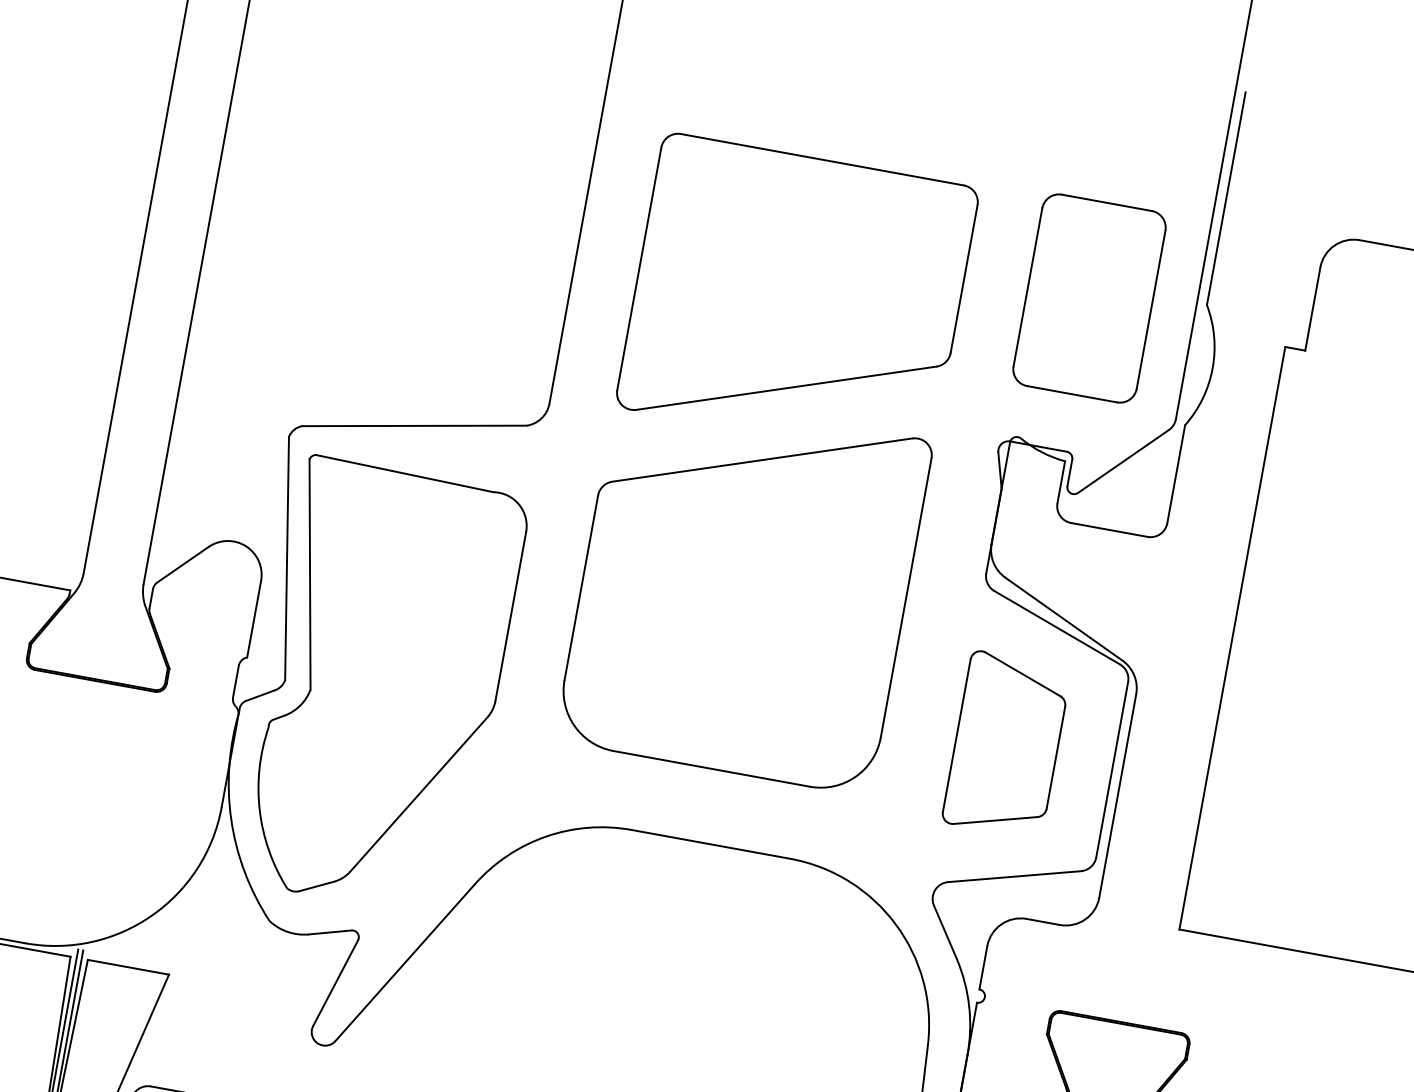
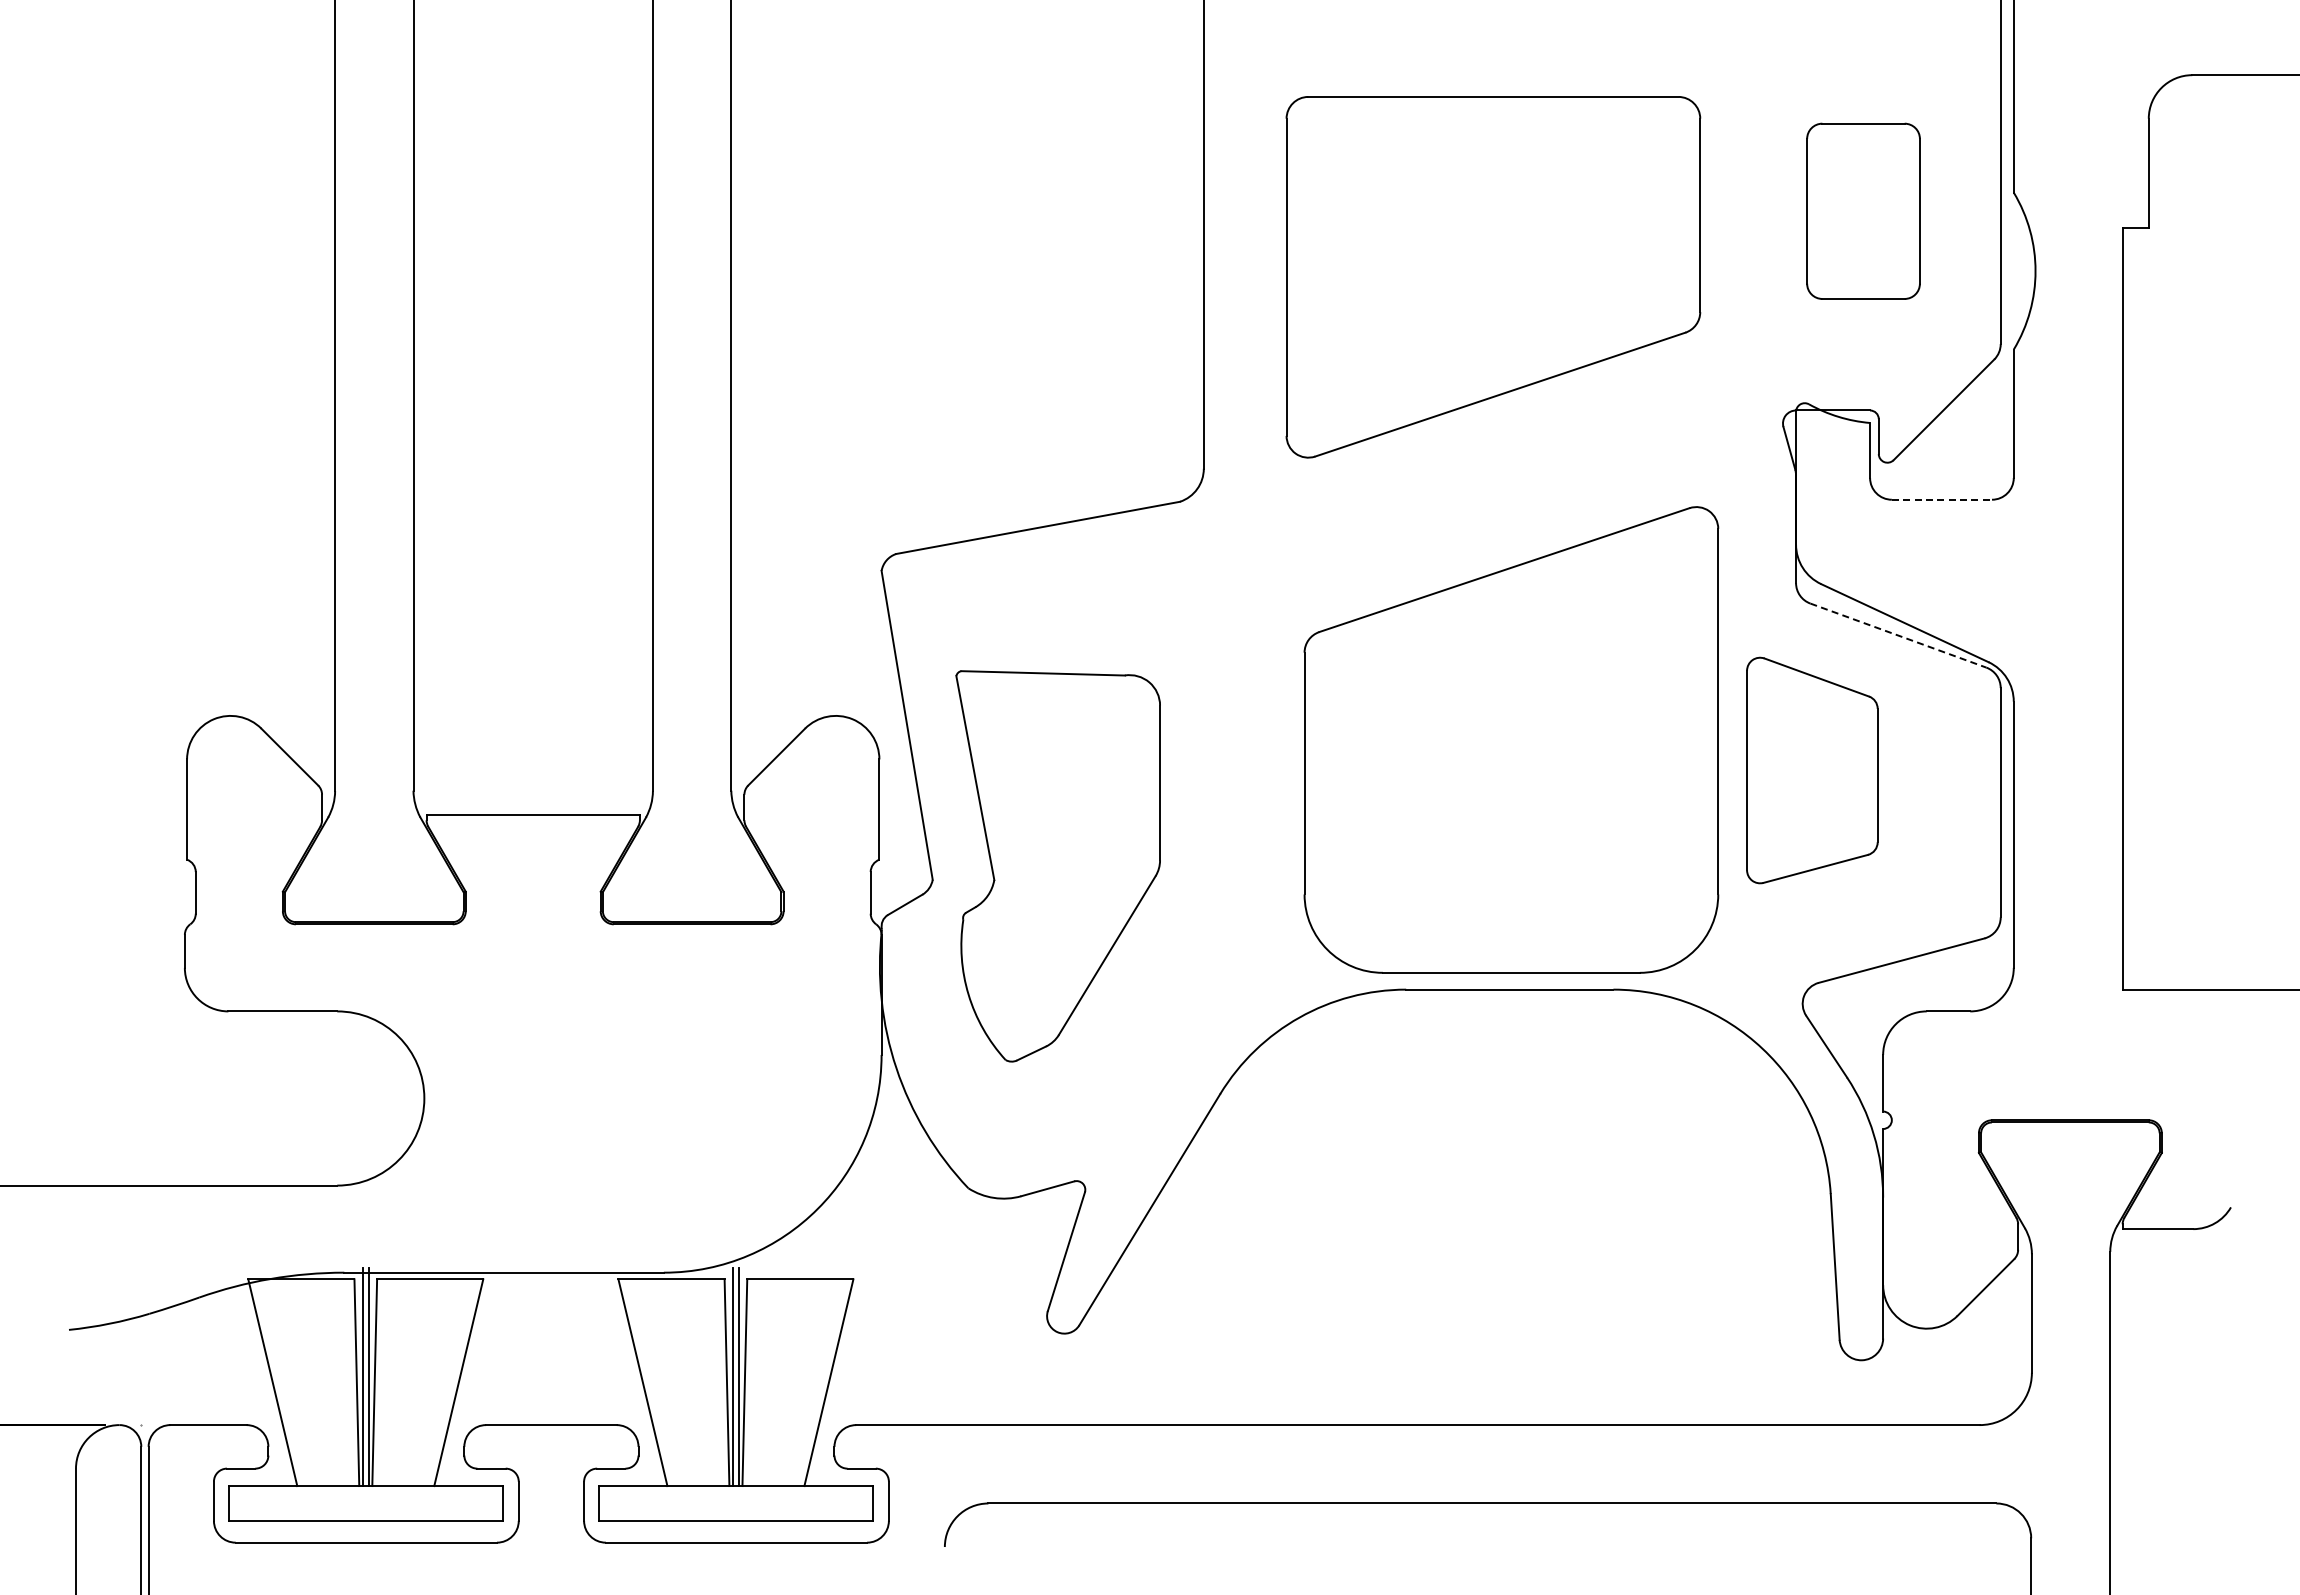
part: (1089, 298) -> (1863, 211), size x0.7
line: (1109, 529) -> (1942, 499), solid -> dashed
part: (744, 590) -> (1511, 739), moved
line: (1057, 627) -> (1898, 635), solid -> dashed
part: (382, 687) -> (1057, 866), size x0.7
part: (1006, 744) -> (1812, 770), moved

